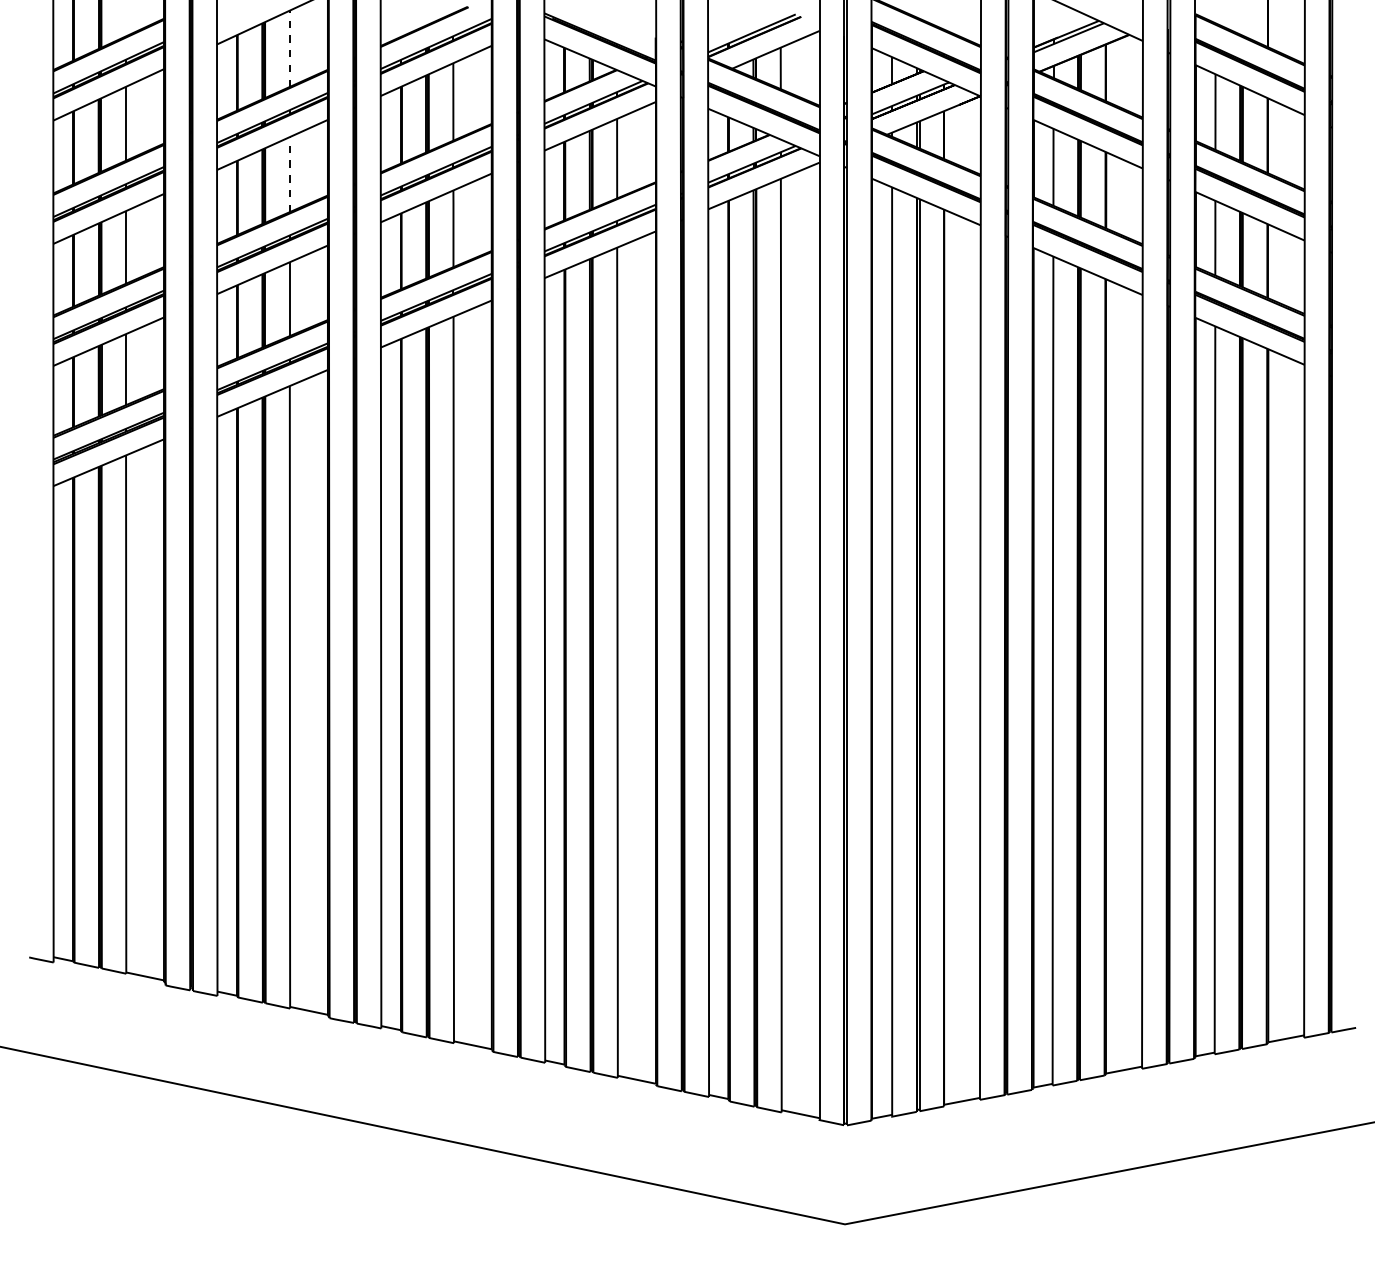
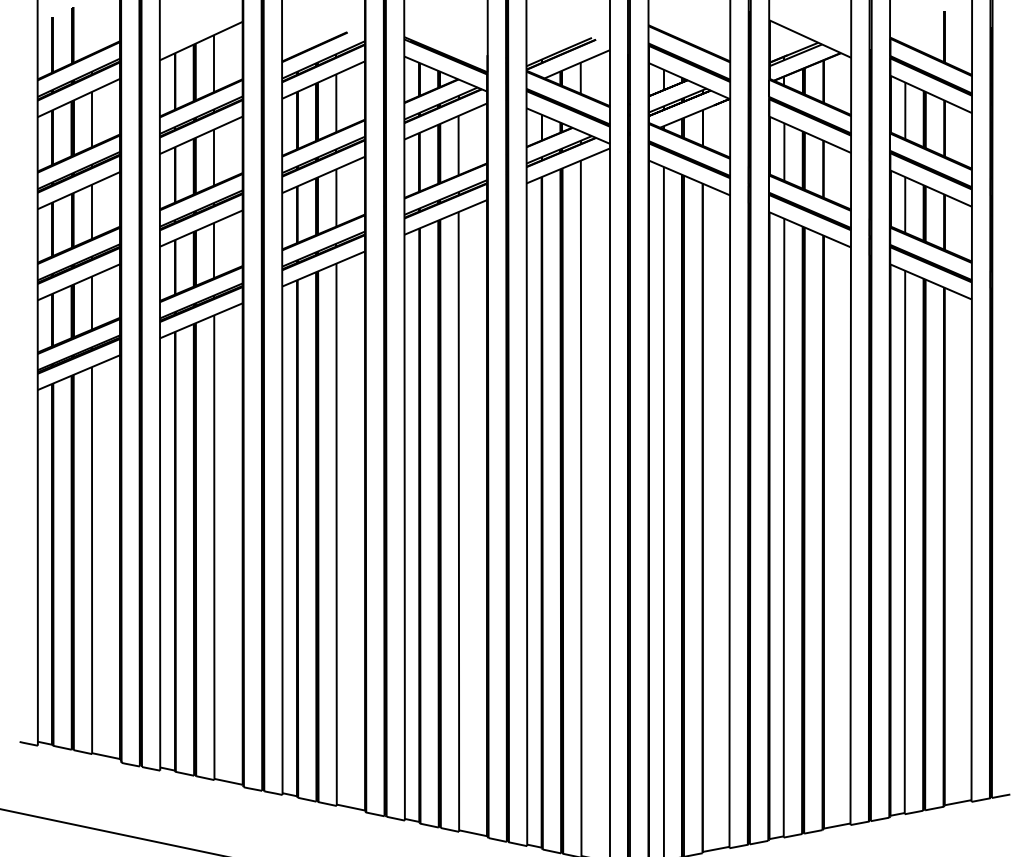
line: (289, 48) -> (213, 63), dashed -> solid
line: (289, 173) -> (213, 156), dashed -> solid

